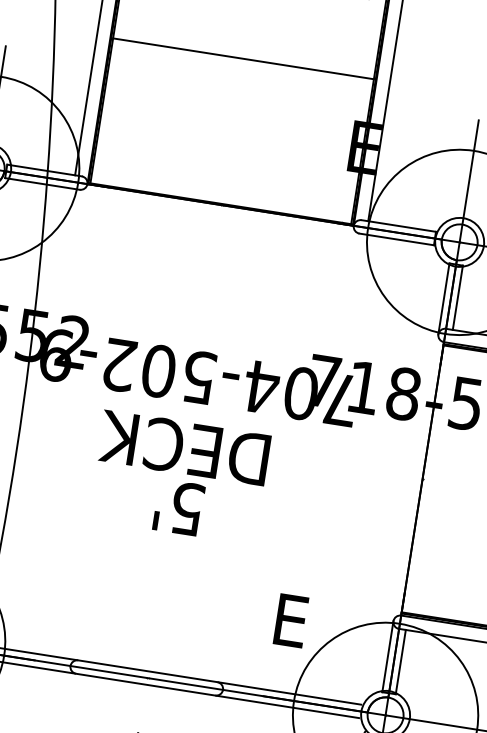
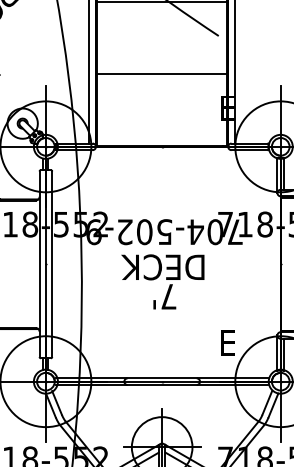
text: (186, 508) -> (168, 296), 5' -> 7'

